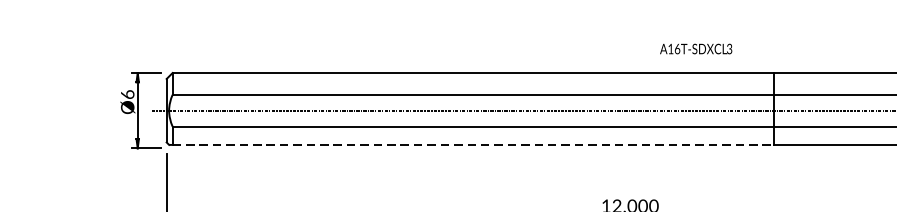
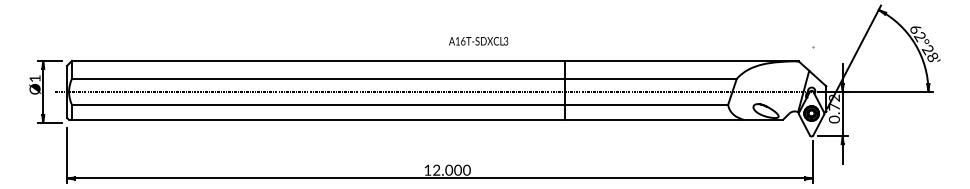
text: (696, 49) -> (478, 41), moved
text: (127, 94) -> (34, 78), Ø6 -> Ø1
line: (473, 144) -> (318, 119), dashed -> solid

